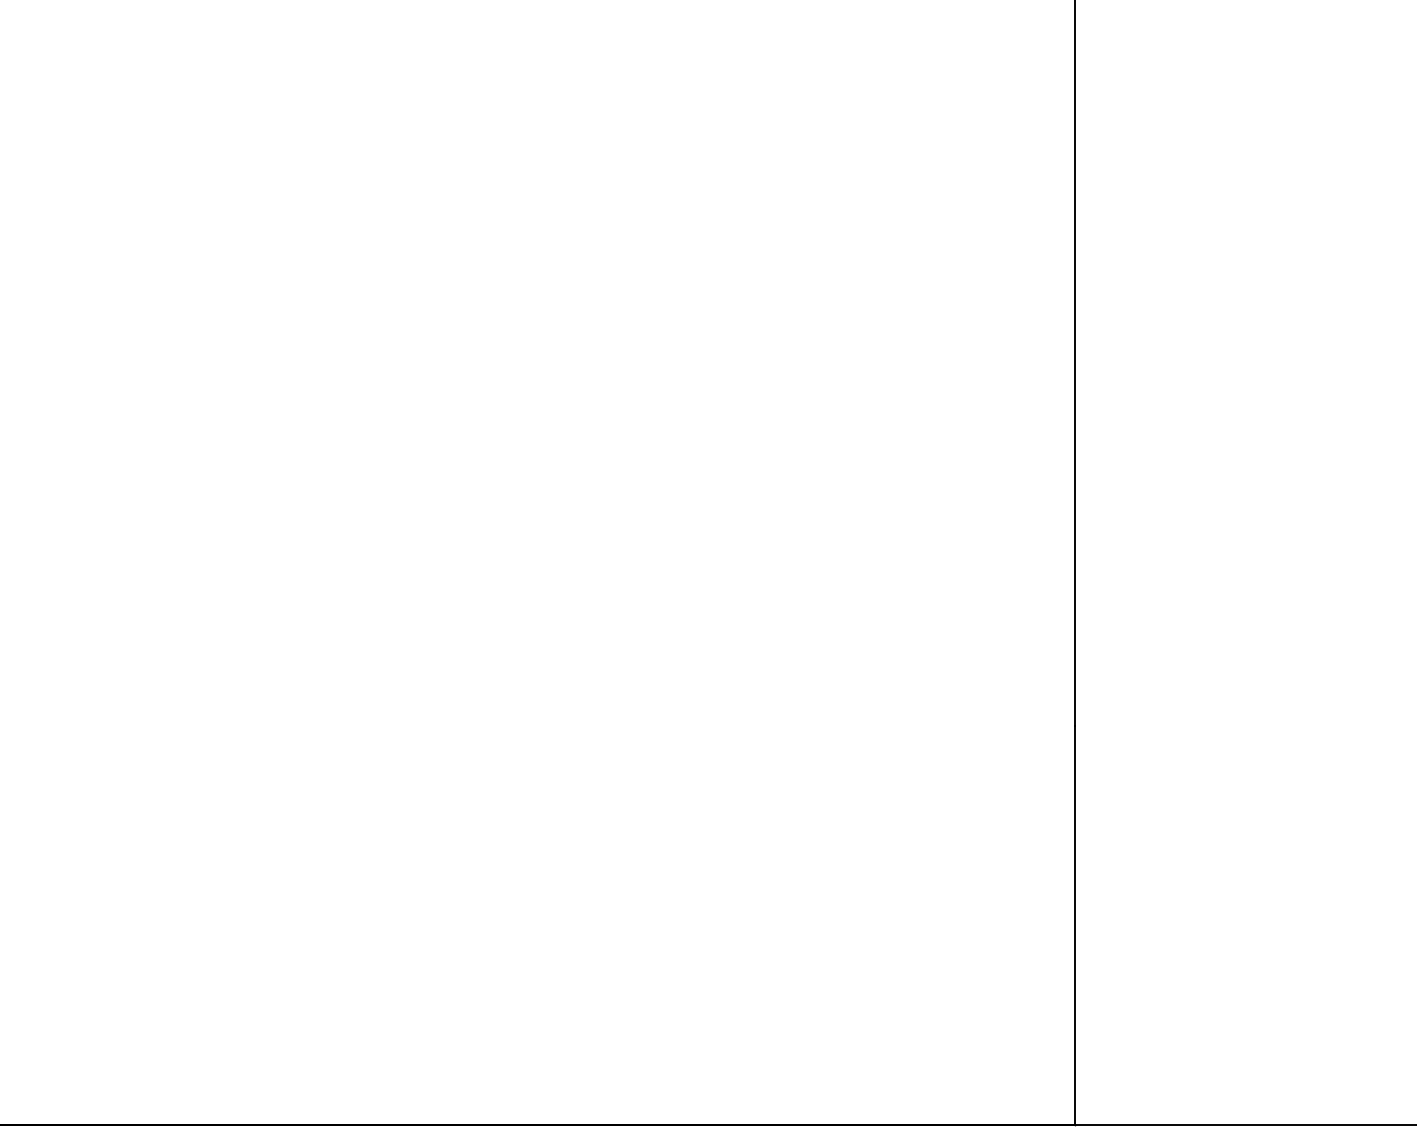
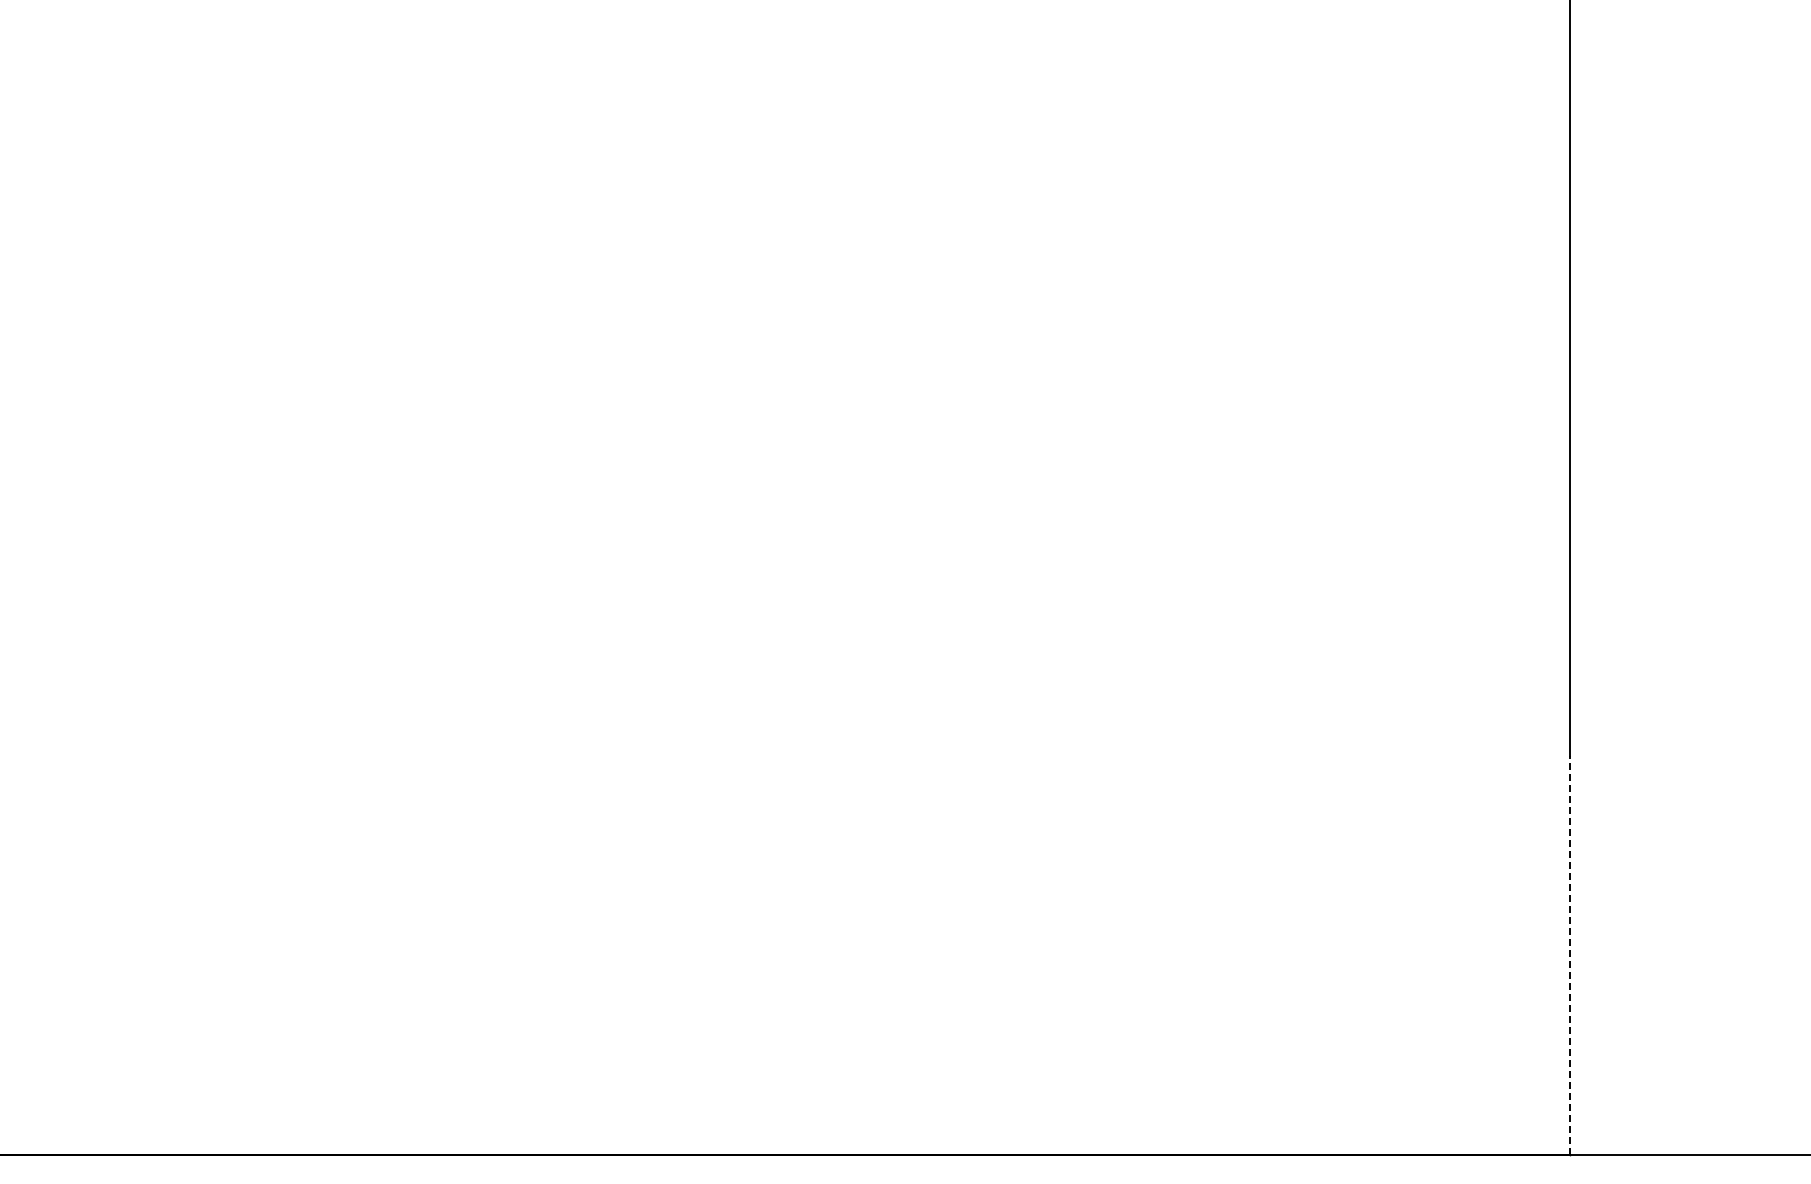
line: (1074, 925) -> (1570, 955), solid -> dashed

